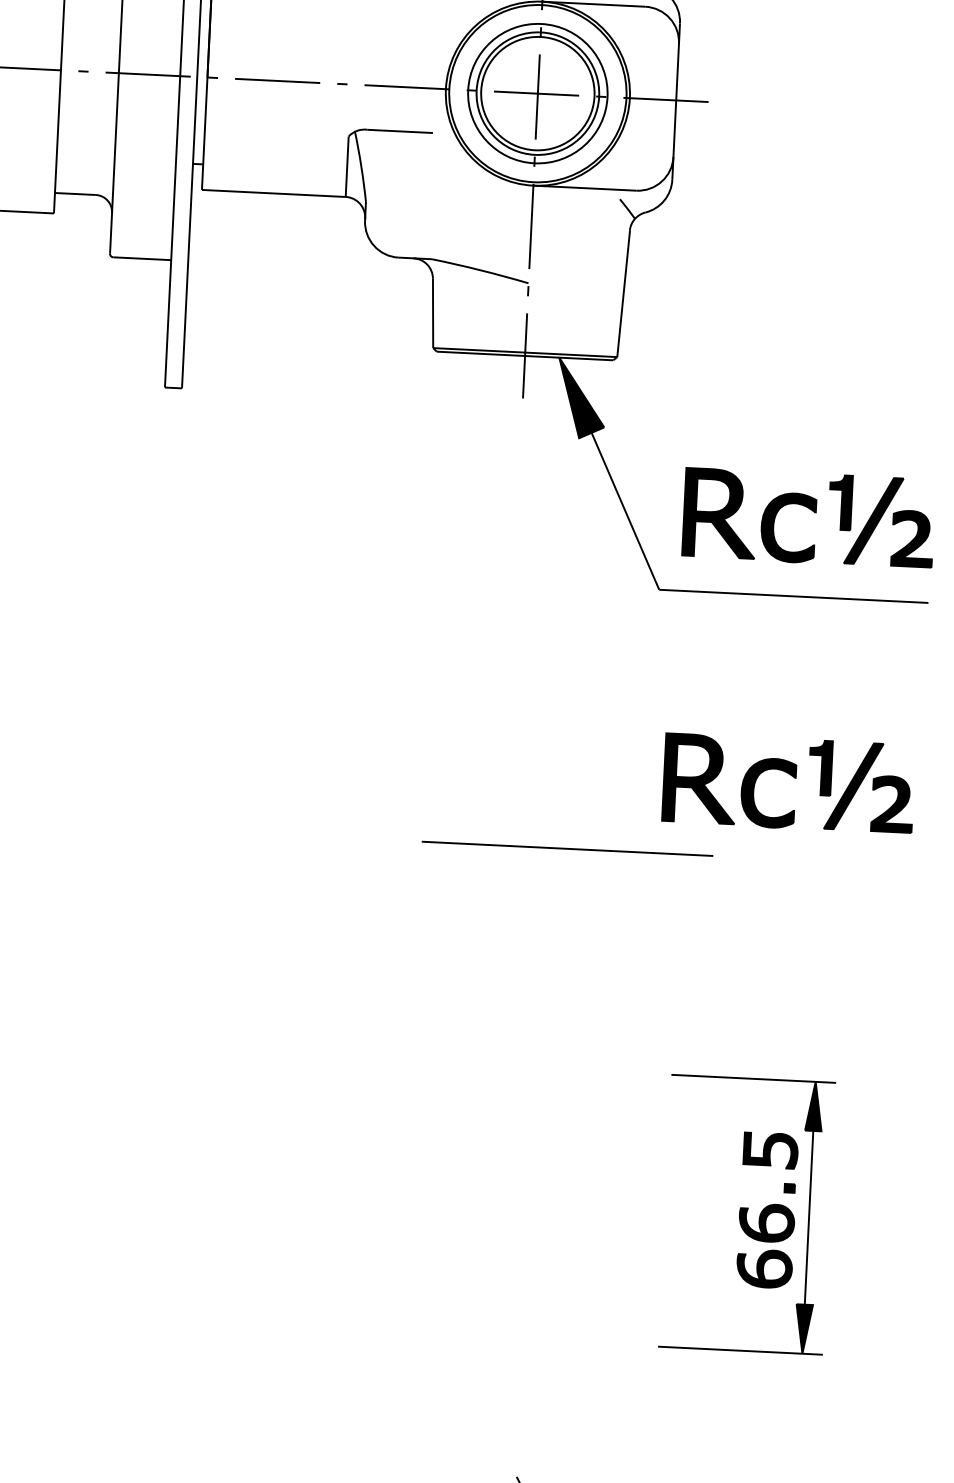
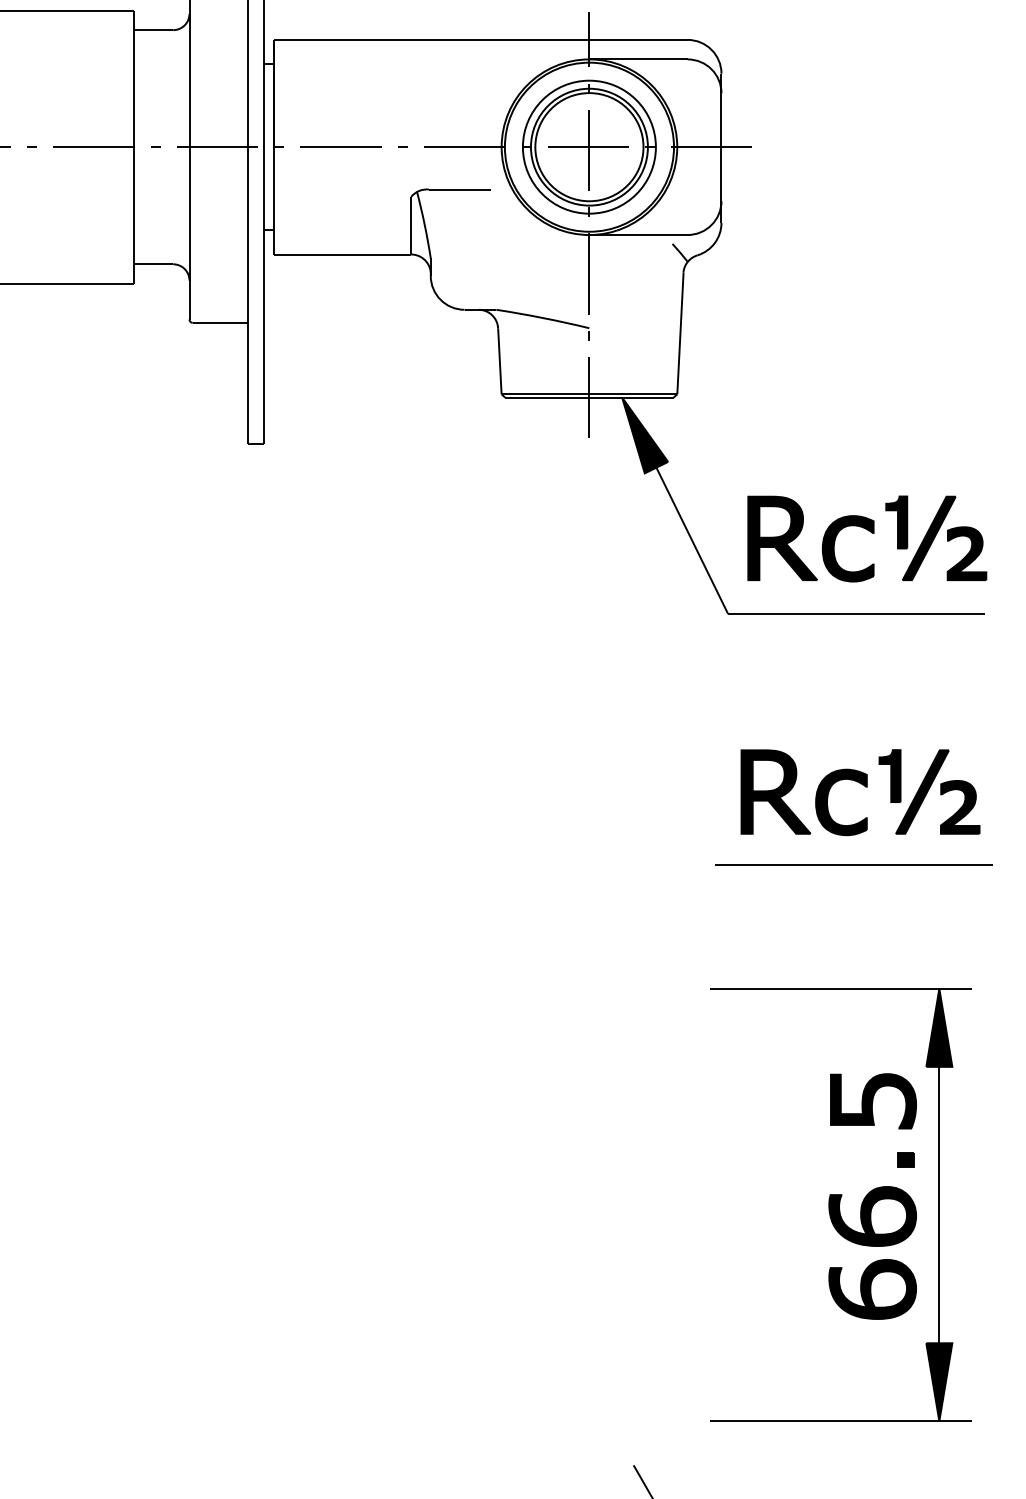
line: (567, 848) -> (853, 864), moved
part: (746, 1214) -> (840, 1204), size x1.67

